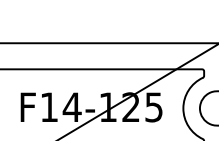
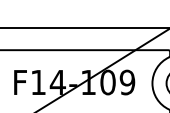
text: (142, 107) -> (117, 82), F14-125 -> F14-109

